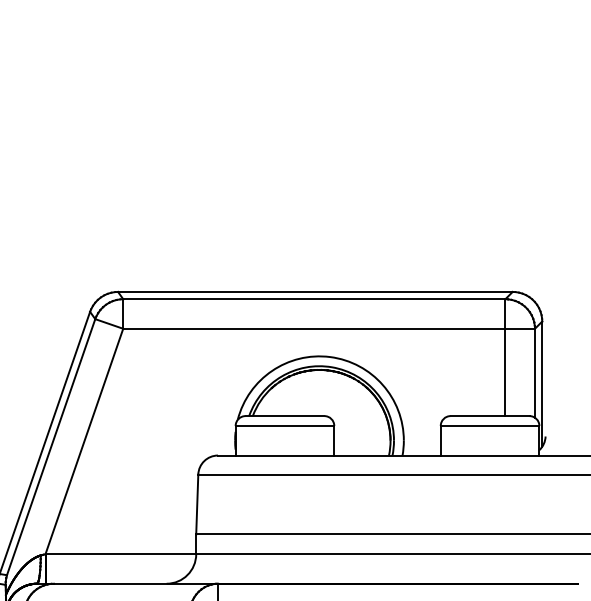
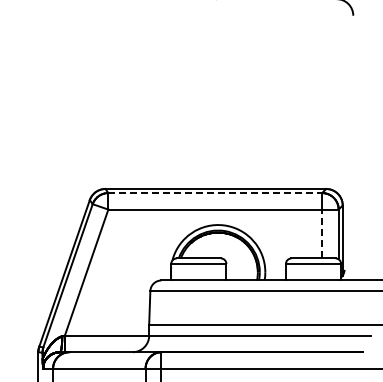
line: (314, 299) -> (215, 193), solid -> dashed
line: (506, 371) -> (322, 233), solid -> dashed

